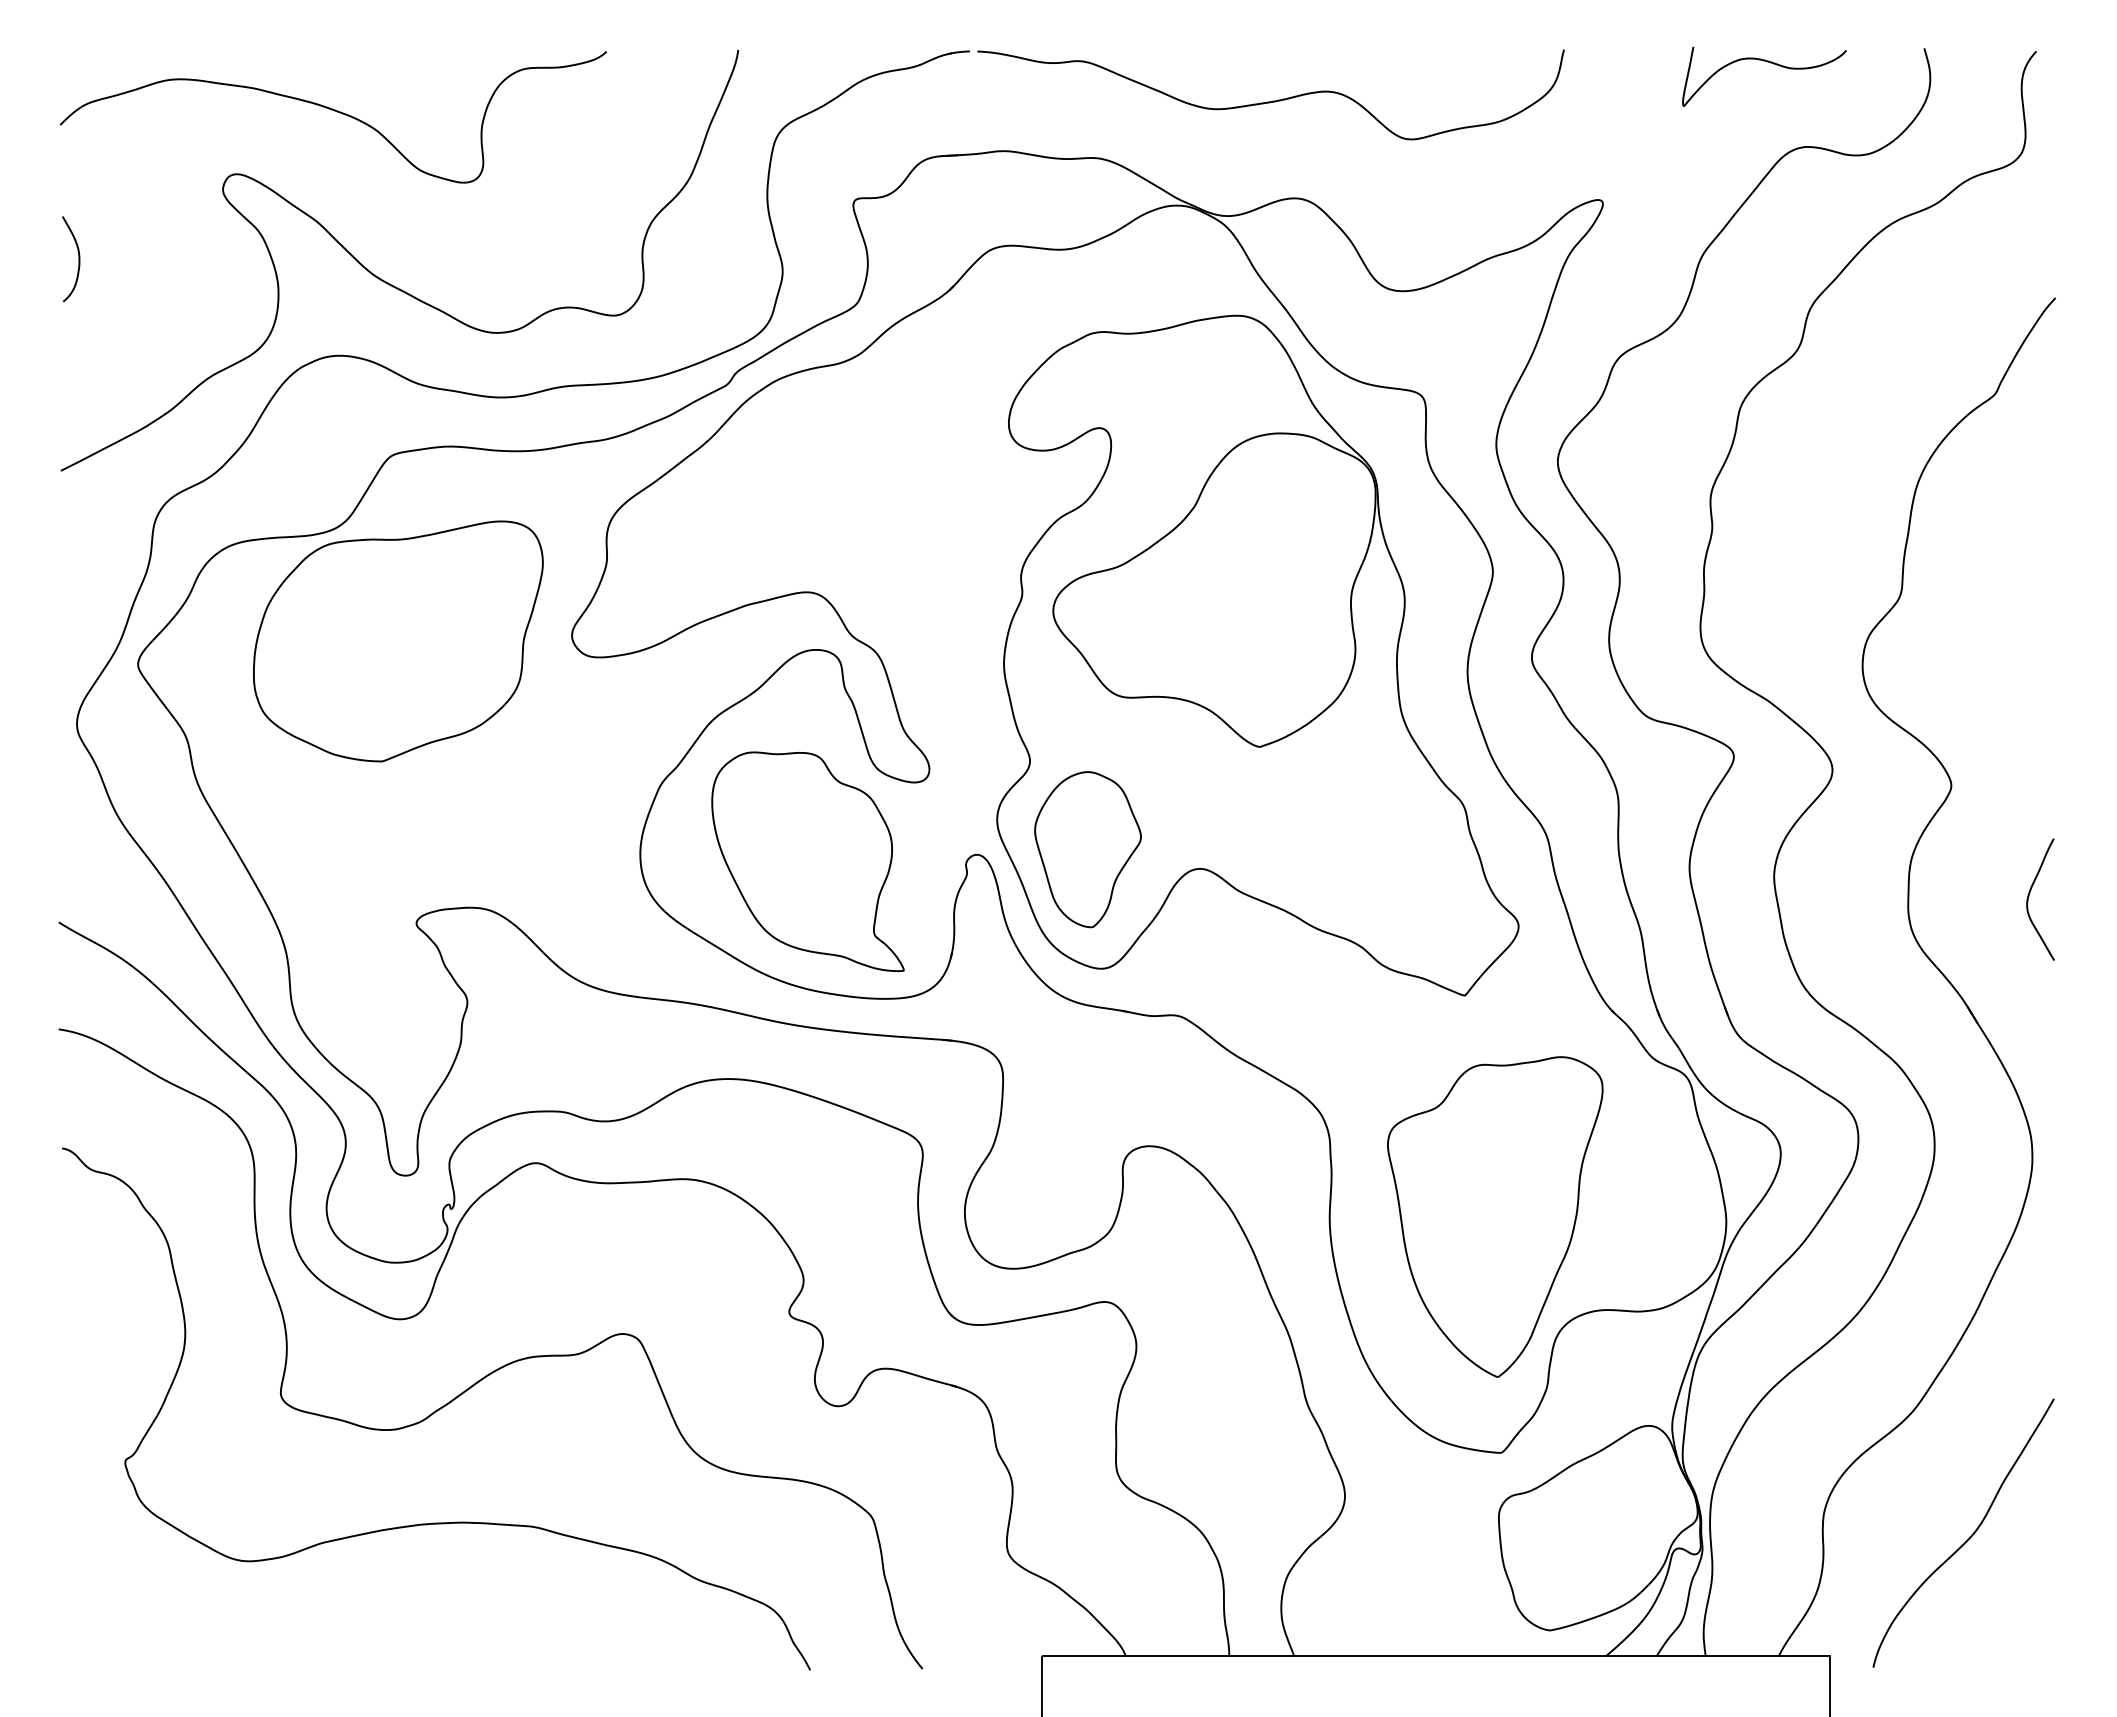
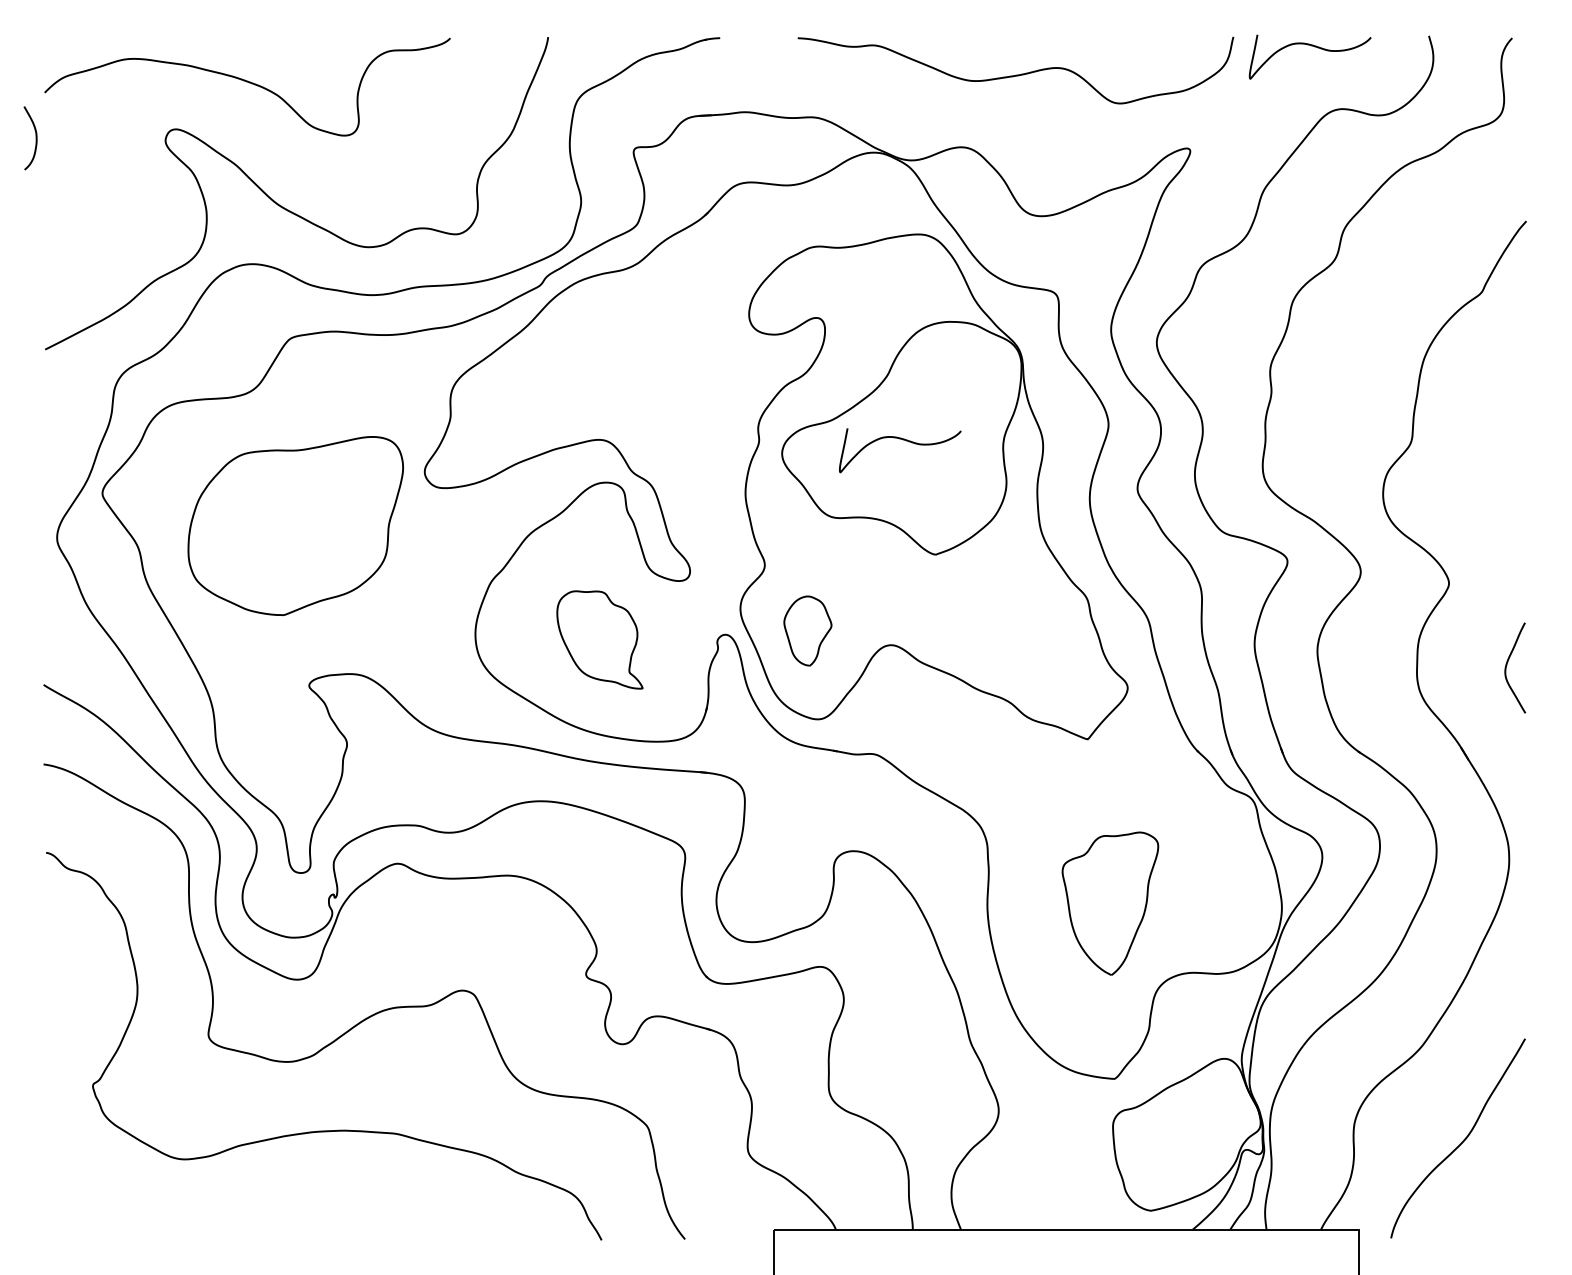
curve: (1272, 100) -> (1016, 74), moved
curve: (78, 259) -> (35, 138), moved
curve: (1215, 592) -> (902, 439), added
part: (398, 641) -> (295, 526), moved
part: (1087, 849) -> (807, 630), size x0.6
part: (807, 861) -> (599, 639), size x0.6
part: (1495, 1216) -> (1110, 903), size x0.6

